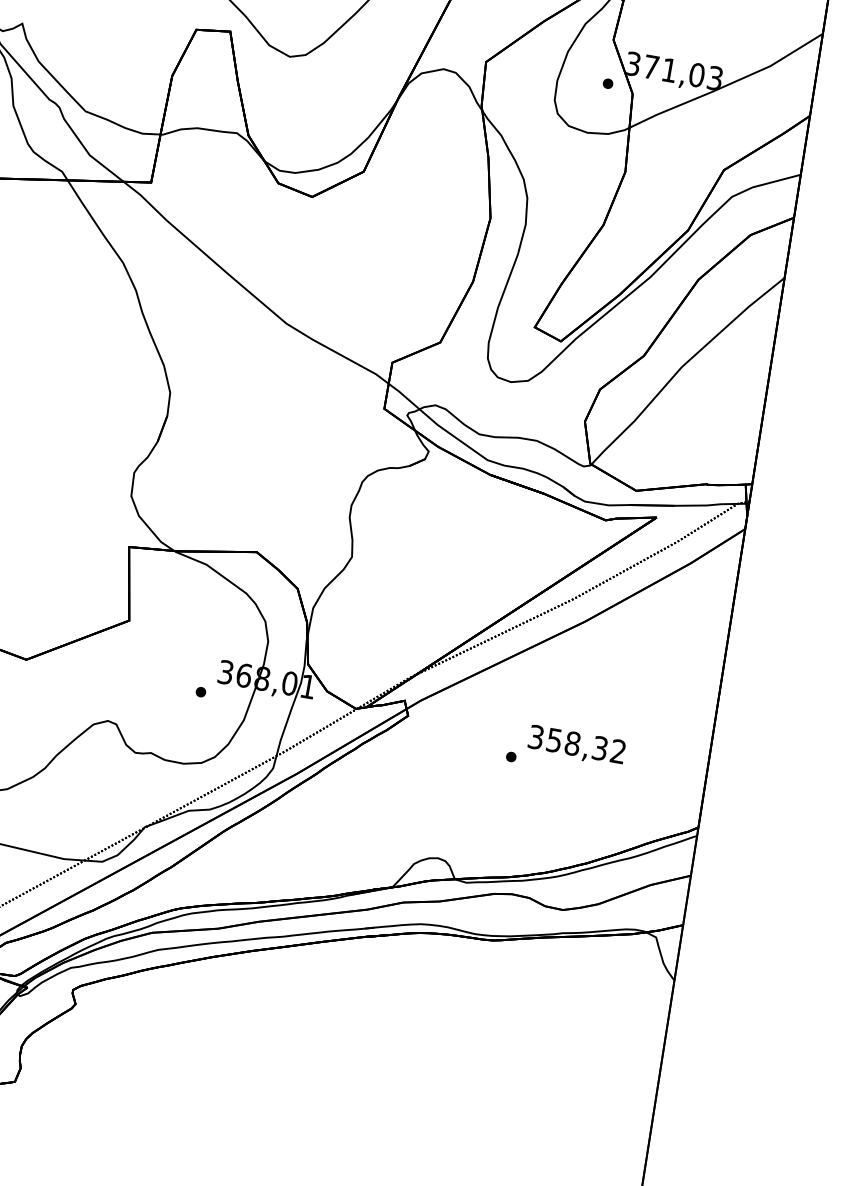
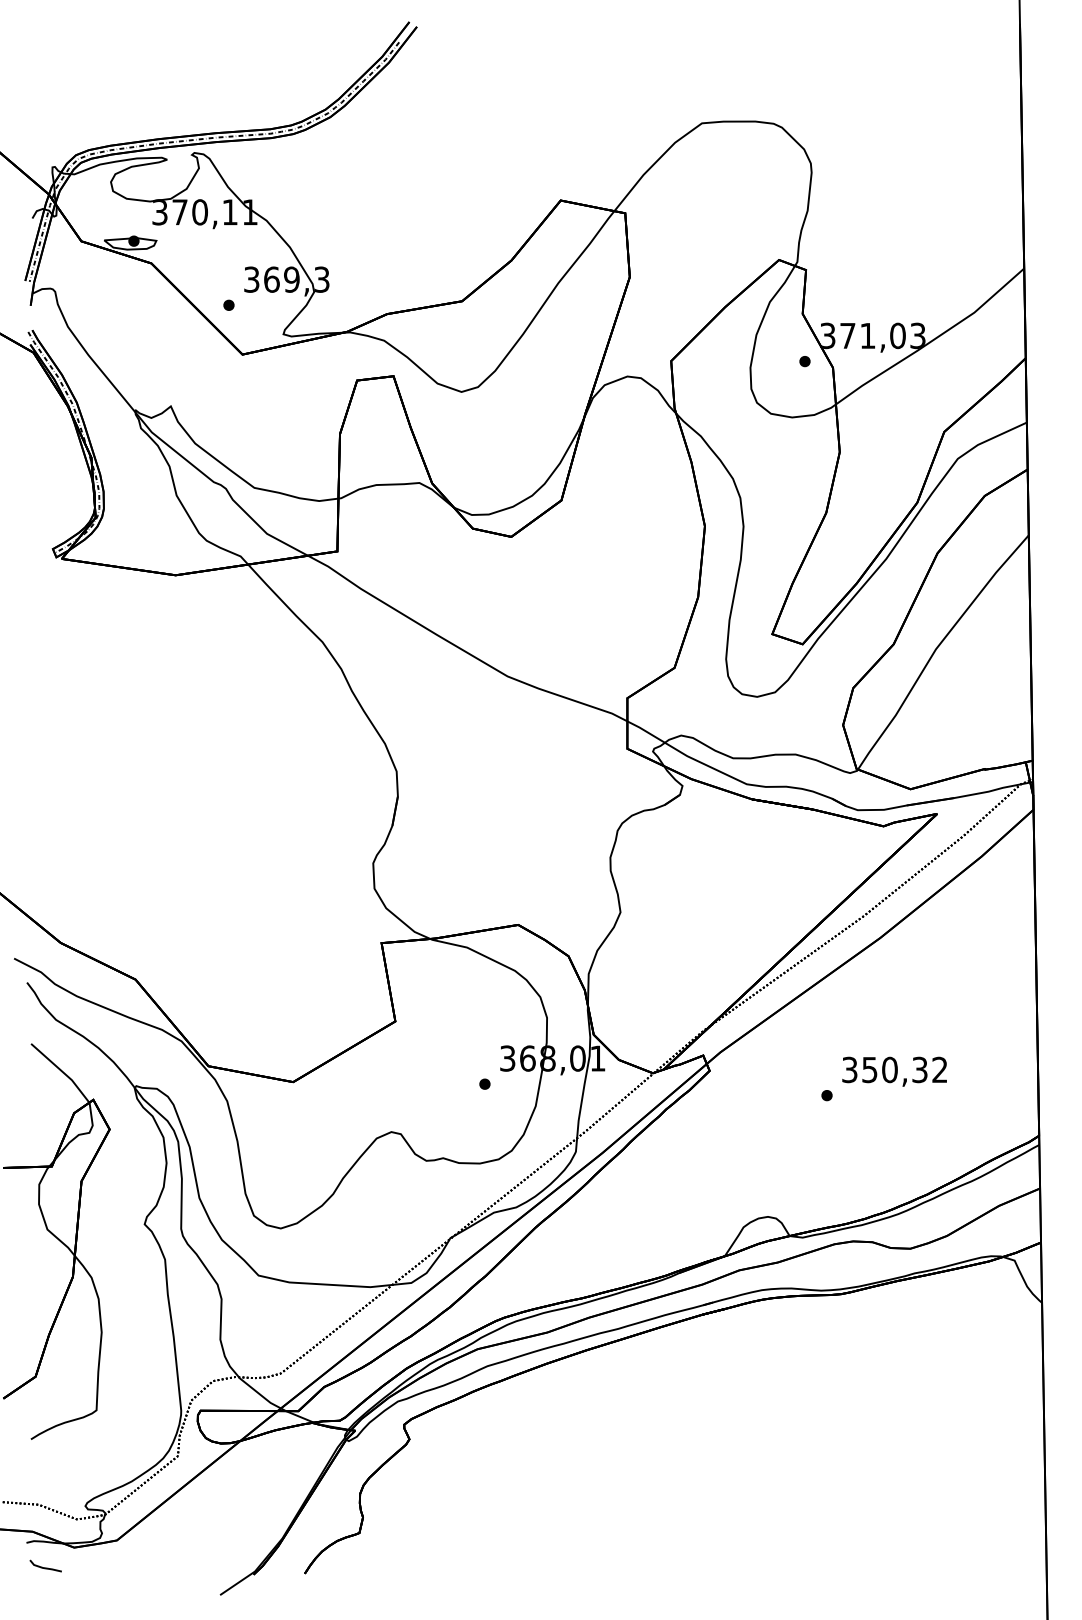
text: (572, 743) -> (889, 1069), 358,32 -> 350,32

